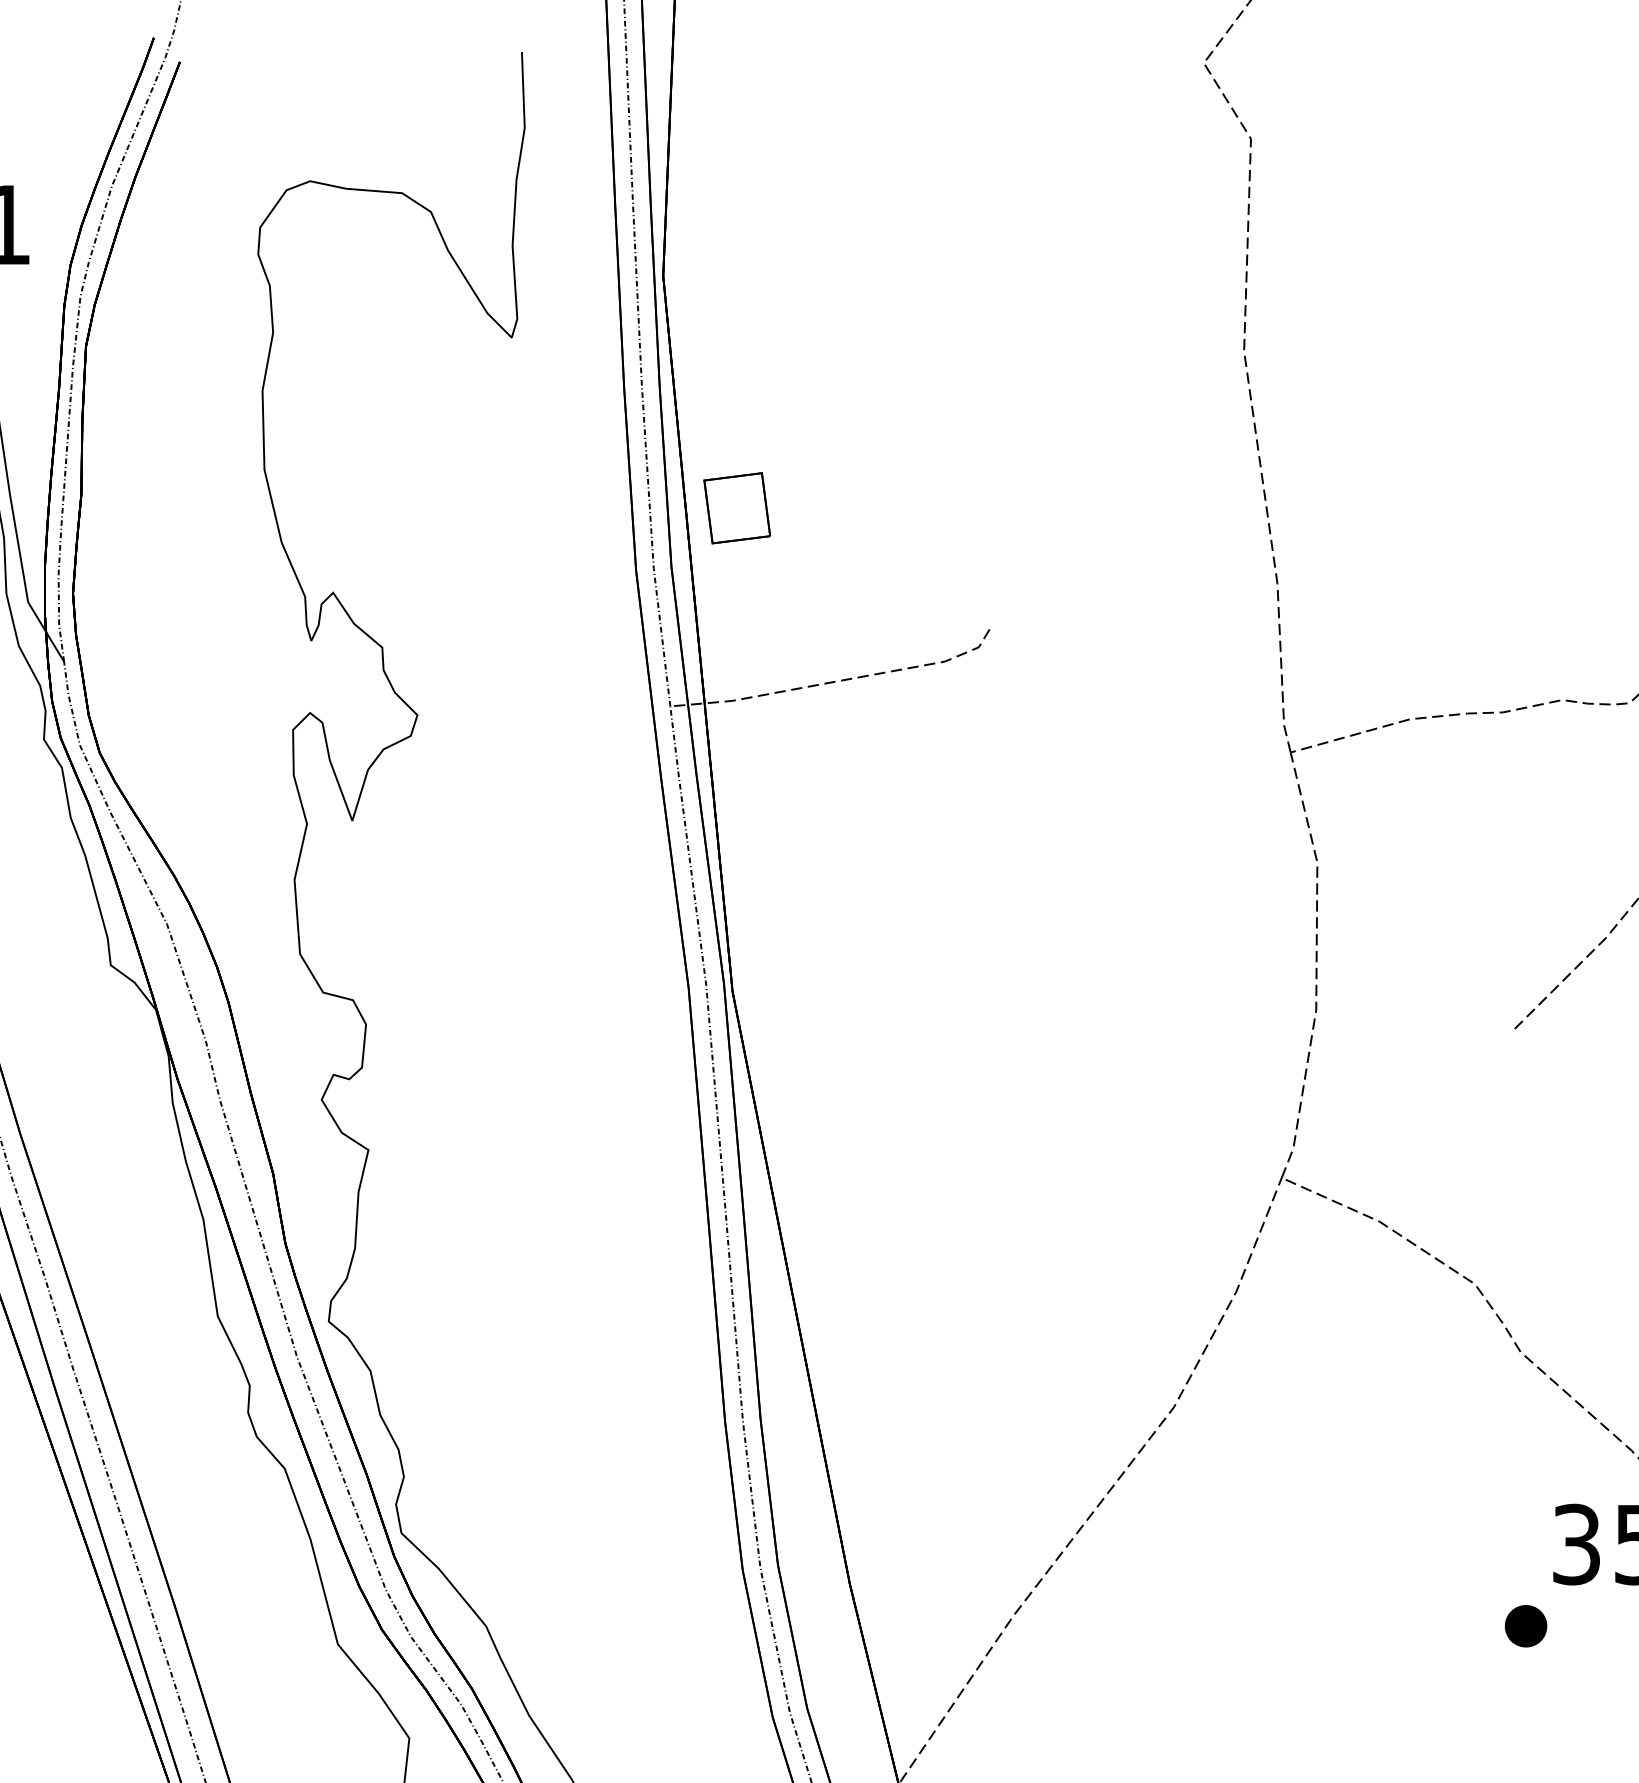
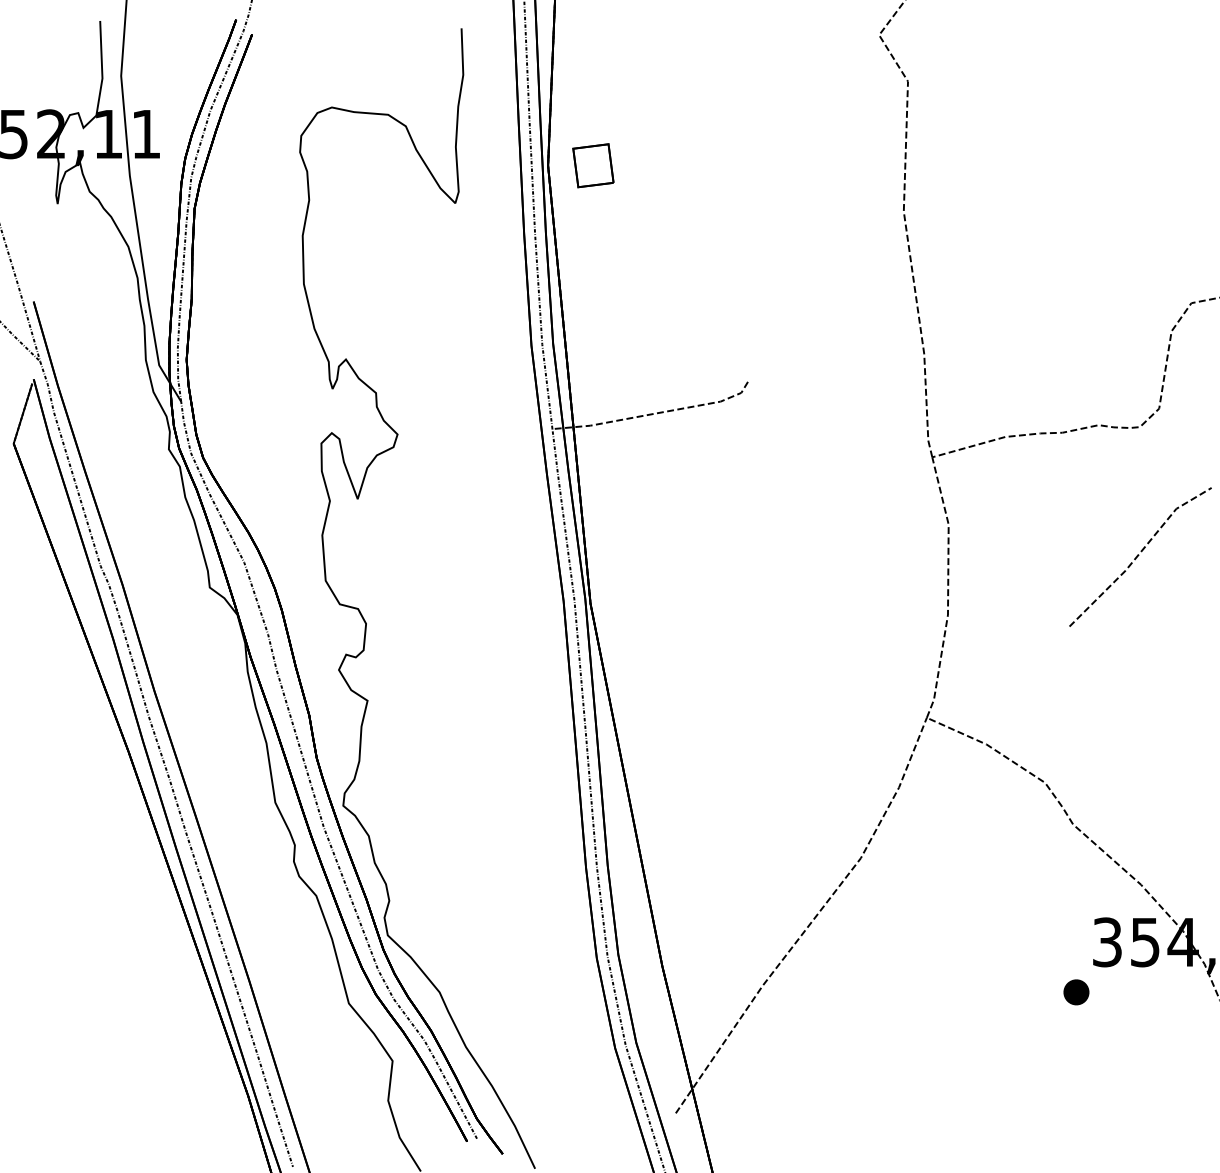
part: (737, 507) -> (593, 165), moved

